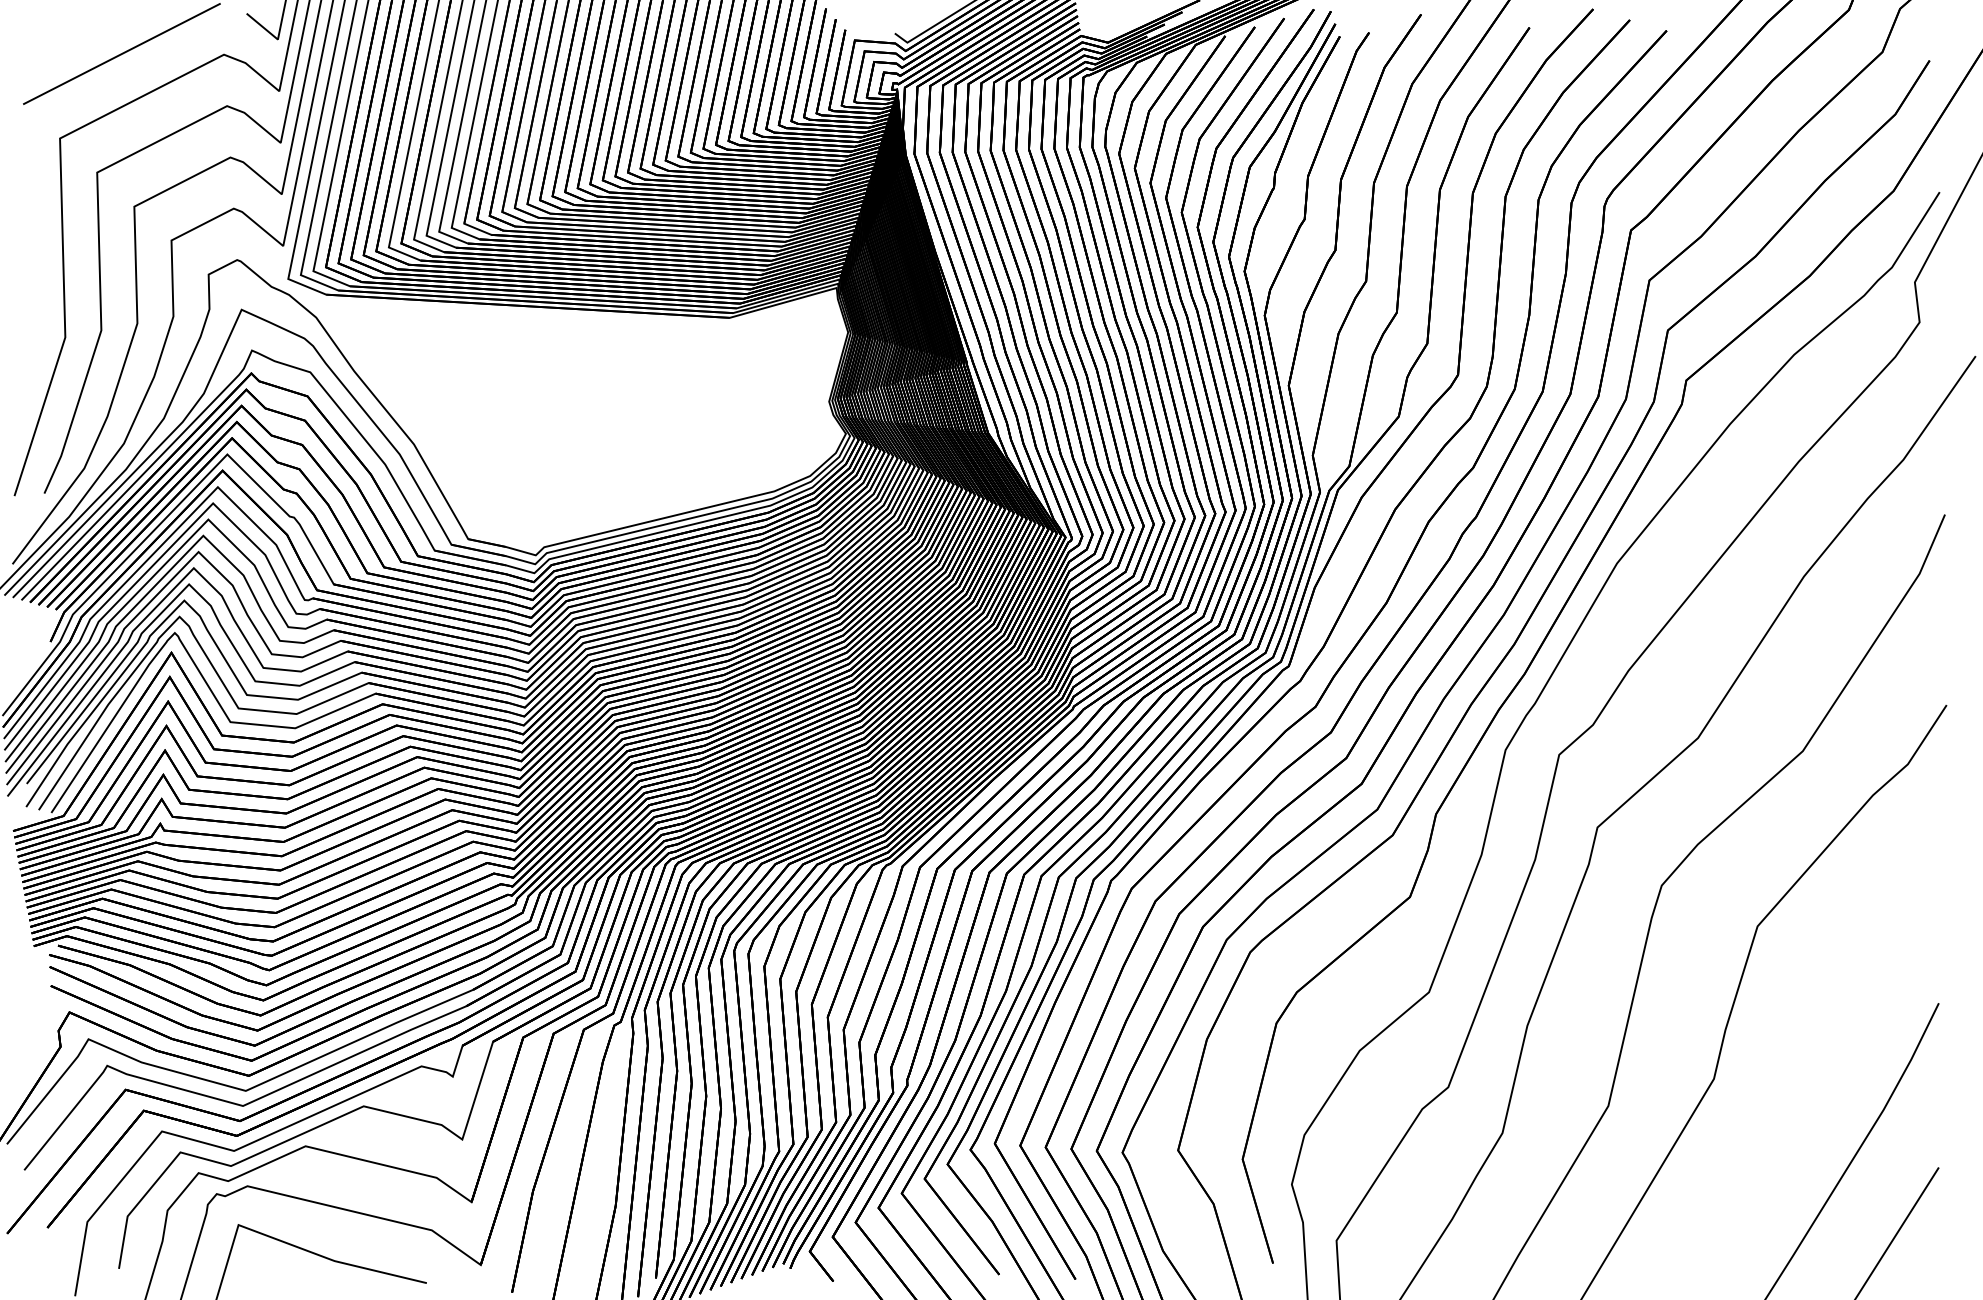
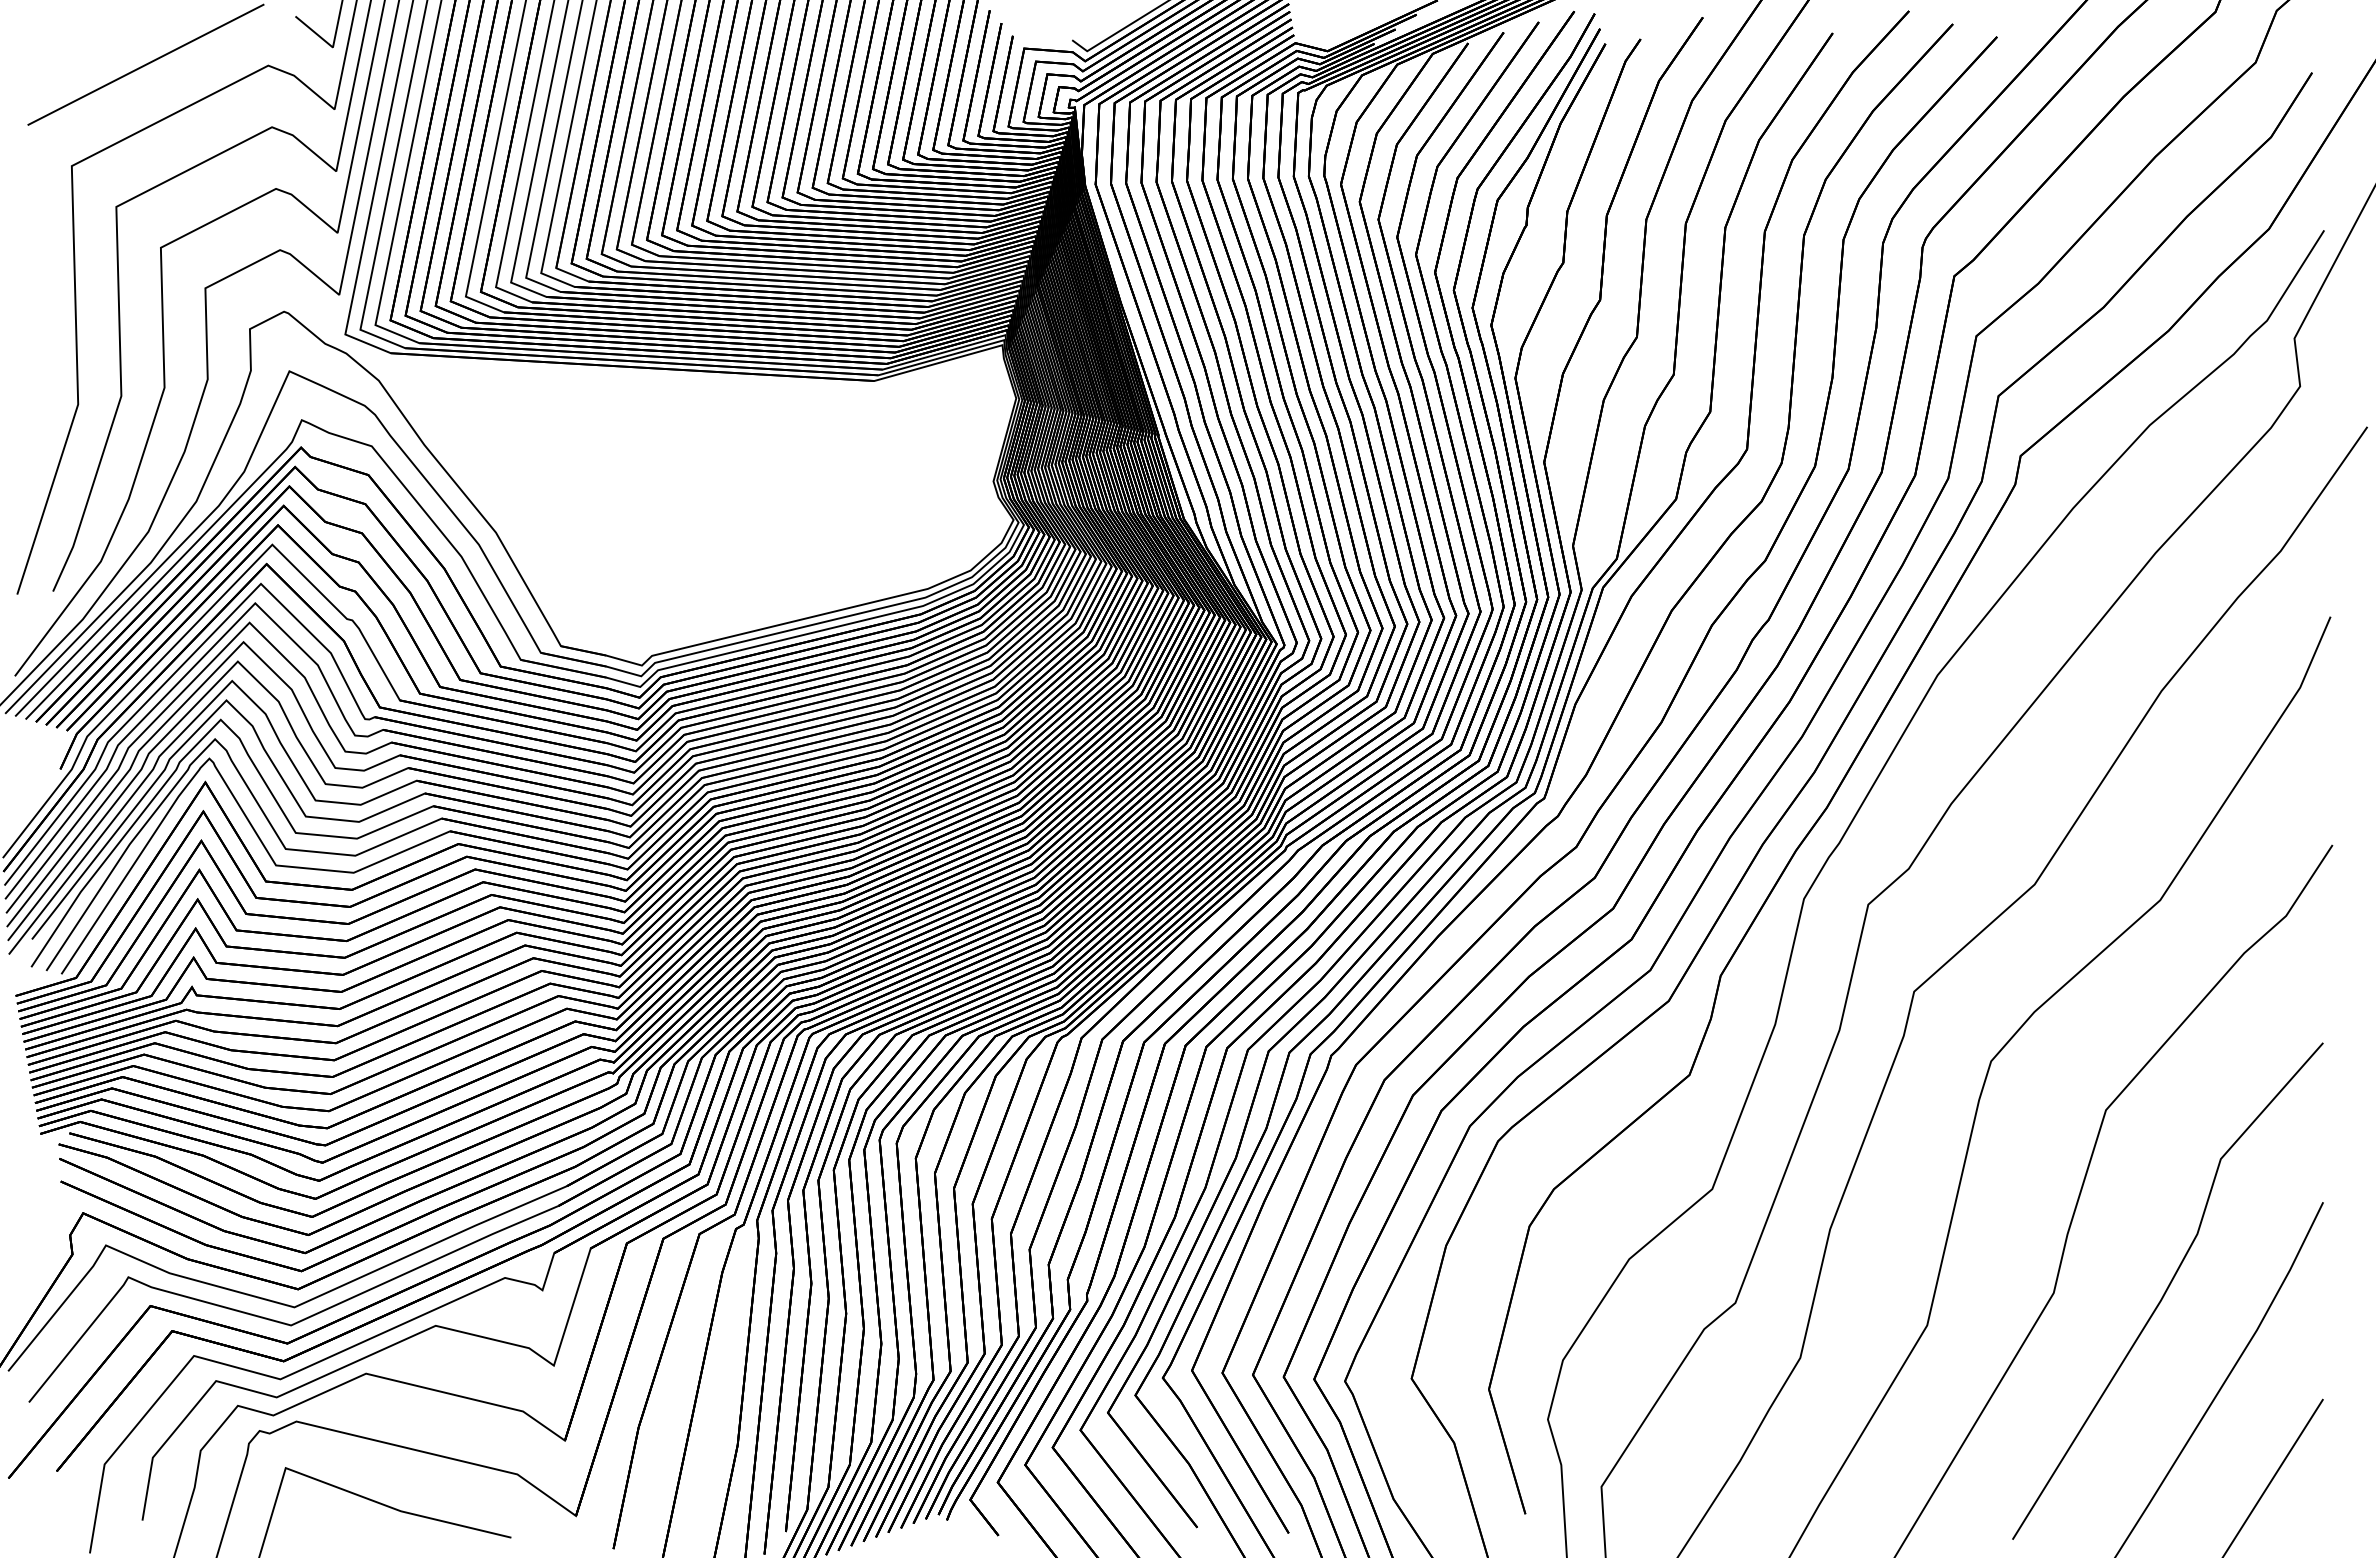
line: (1809, 1076) -> (2168, 1290), added

